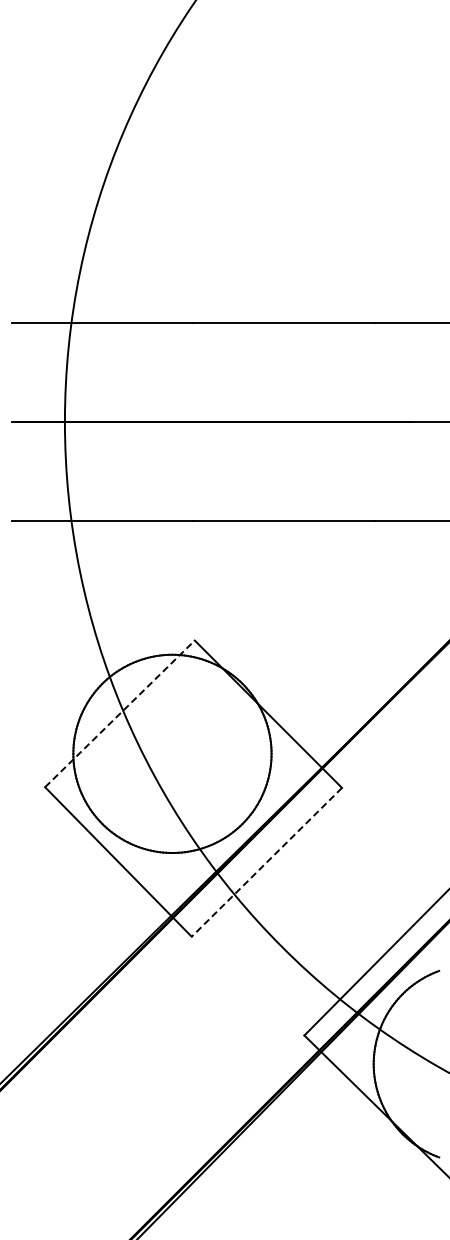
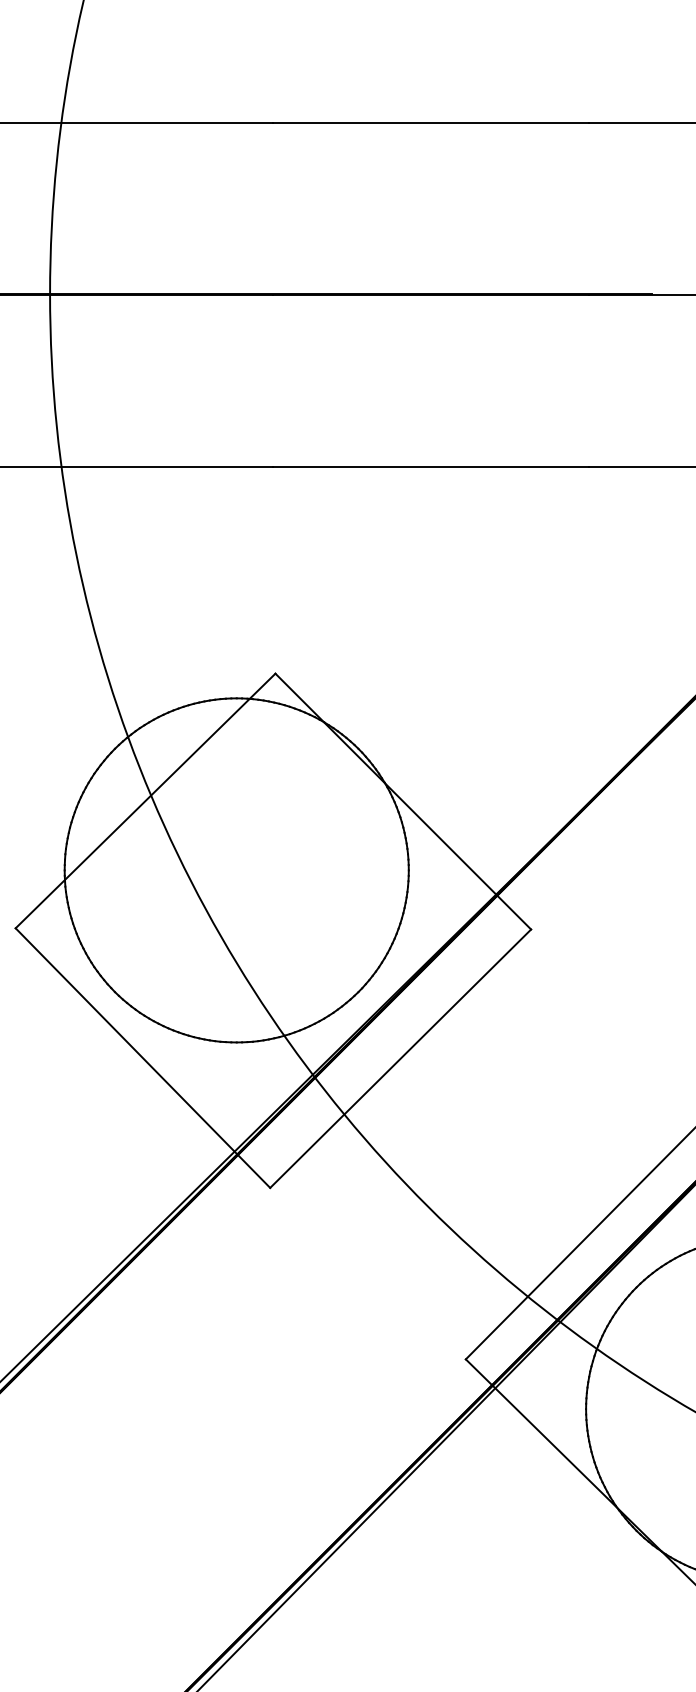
line: (119, 713) -> (144, 800), dashed -> solid
line: (266, 862) -> (399, 1059), dashed -> solid

